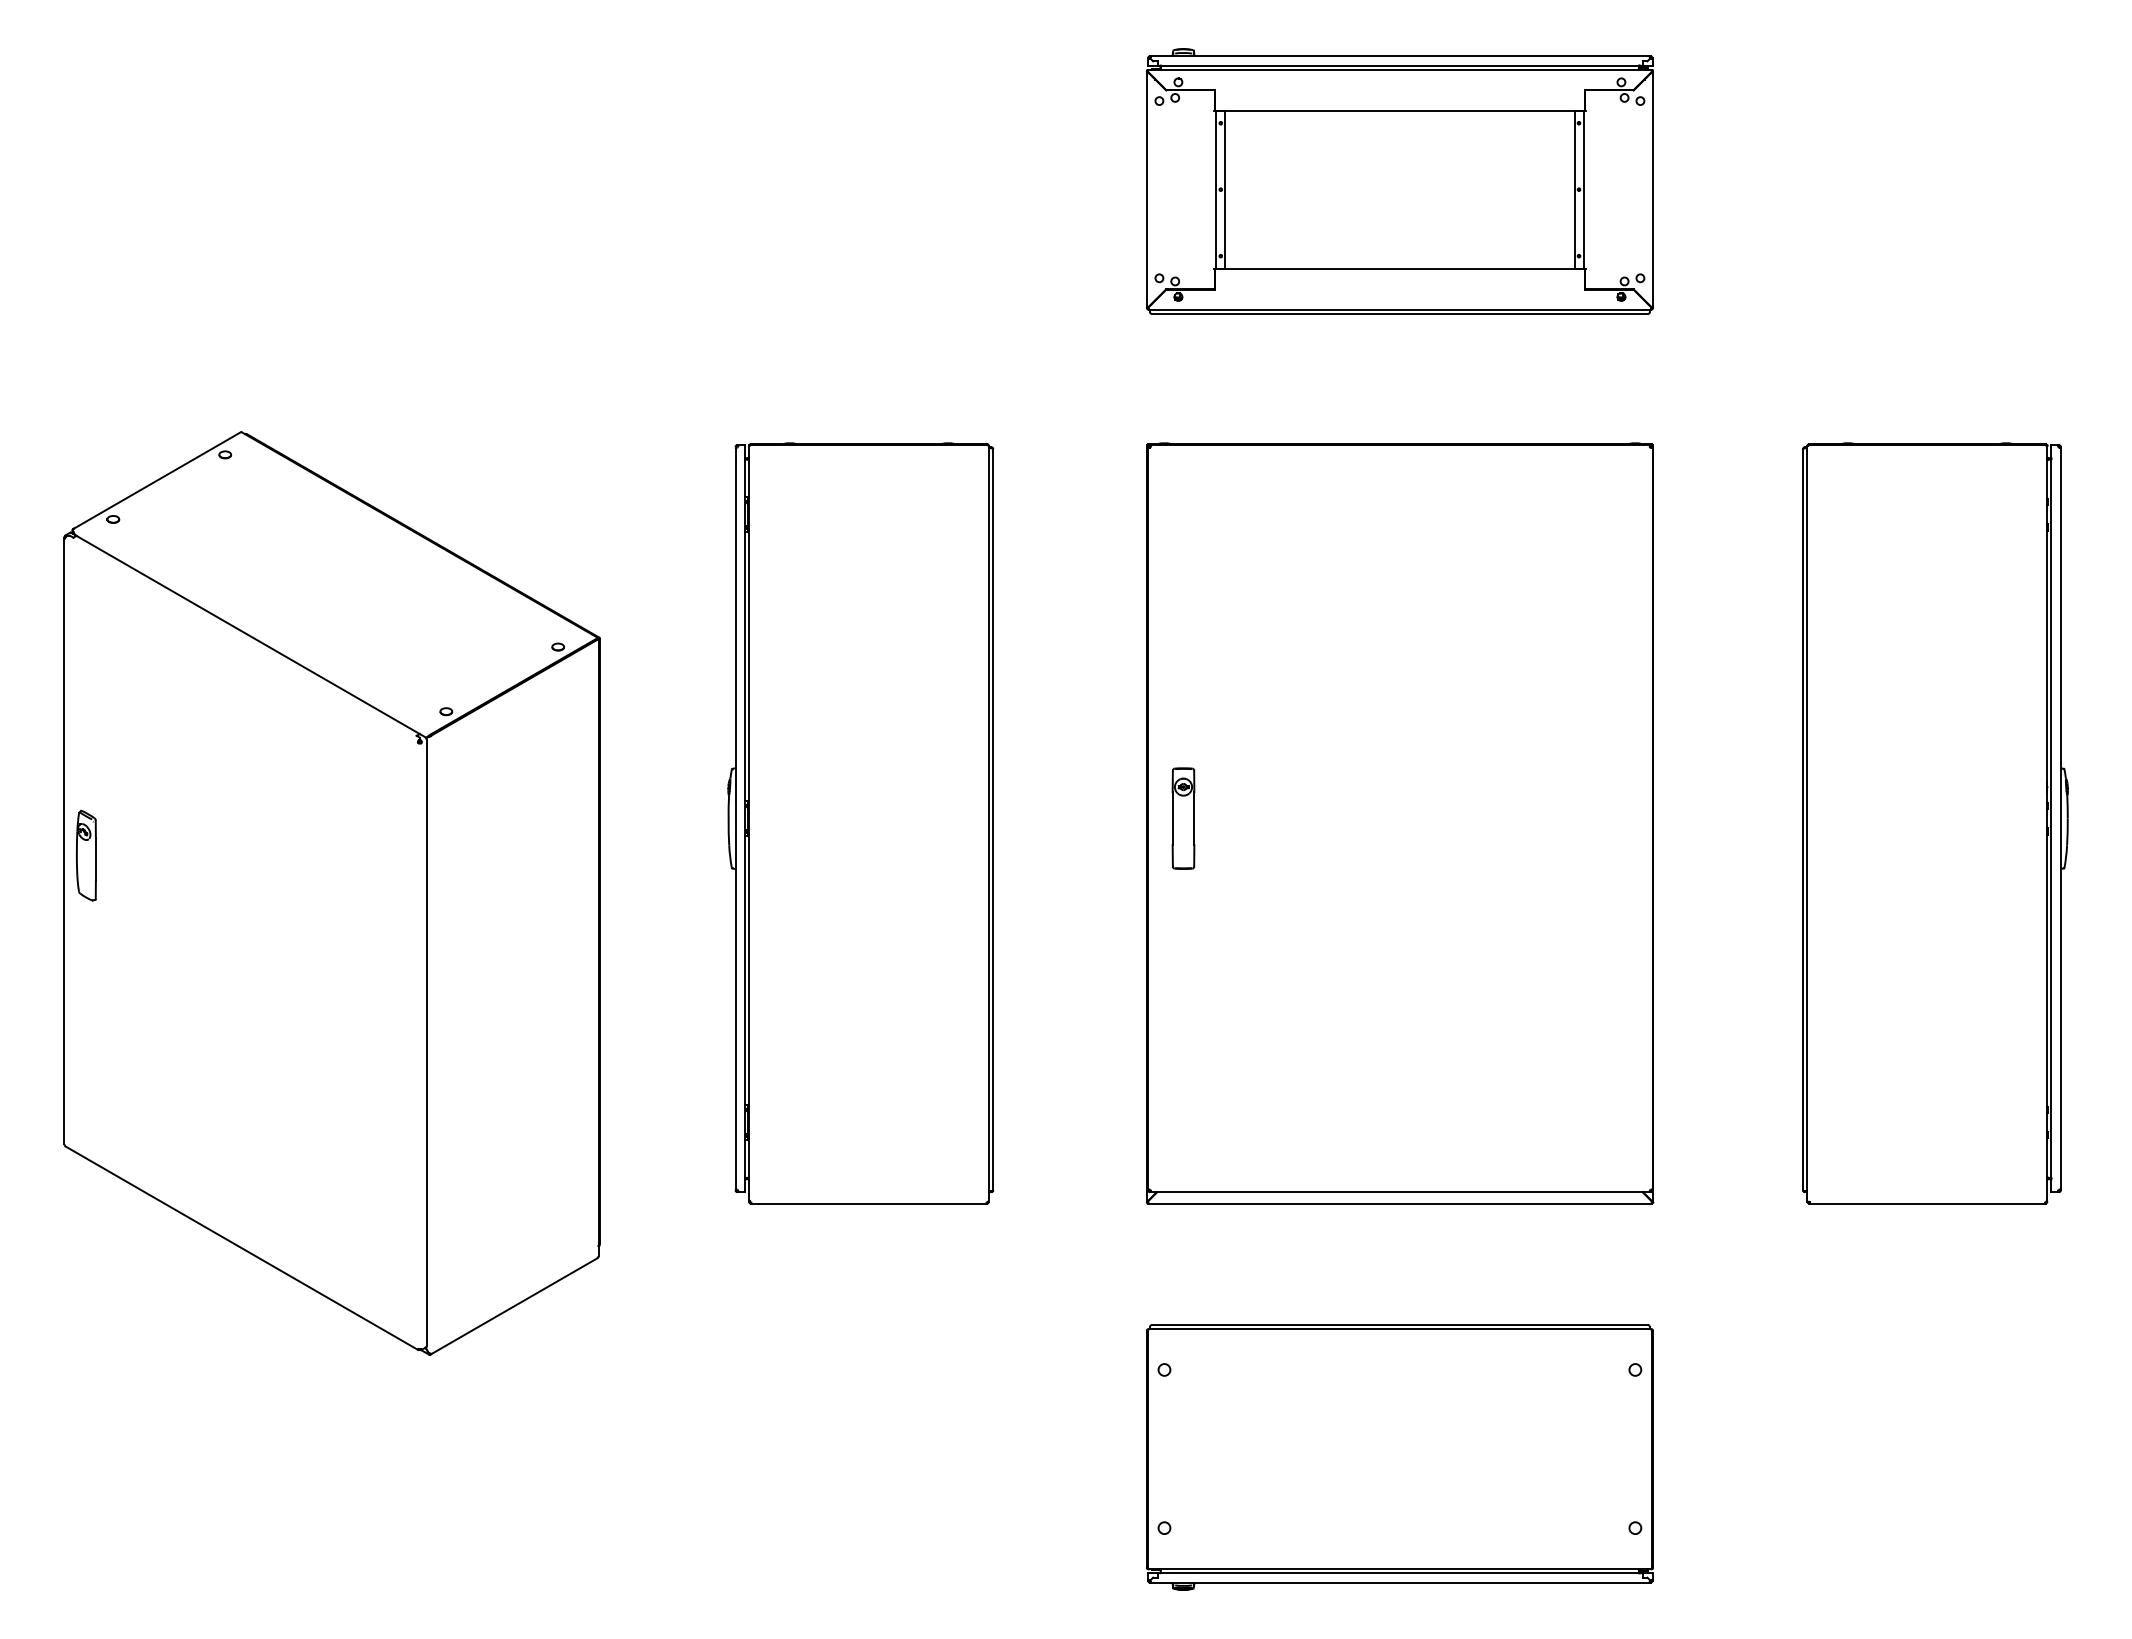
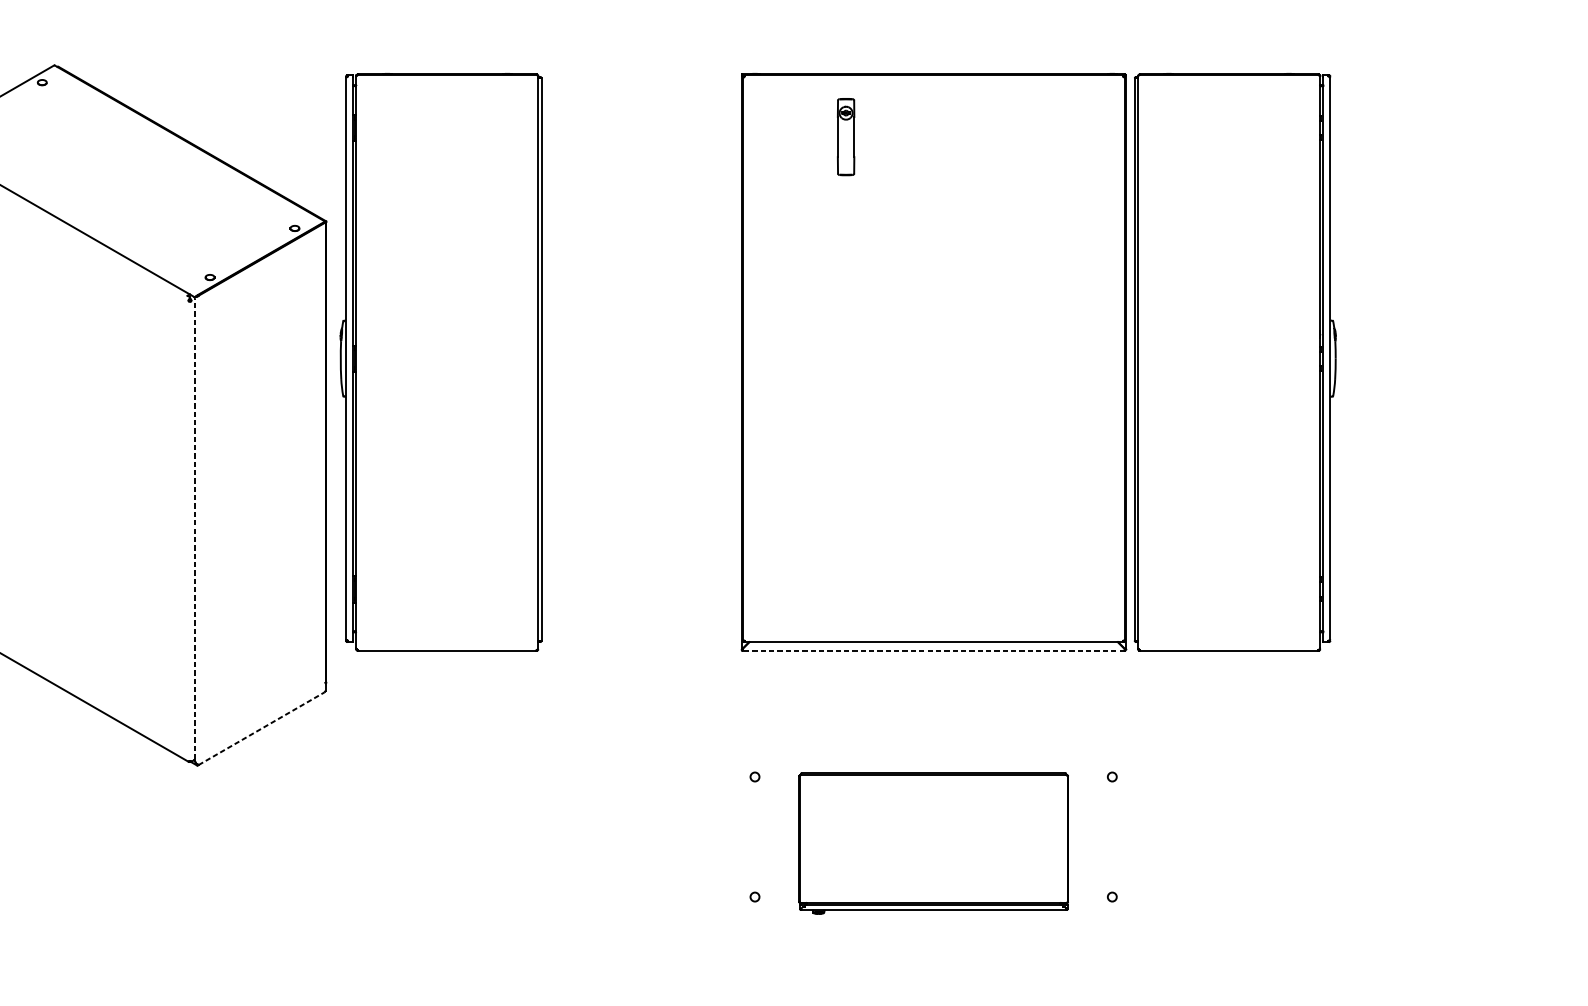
part: (1183, 818) -> (846, 137), moved
part: (860, 823) -> (440, 362), moved
part: (1935, 823) -> (1235, 362), moved
line: (426, 1042) -> (195, 528), solid -> dashed
line: (1399, 1203) -> (933, 650), solid -> dashed
line: (514, 1306) -> (261, 728), solid -> dashed
part: (1399, 1457) -> (933, 843), size x0.7

